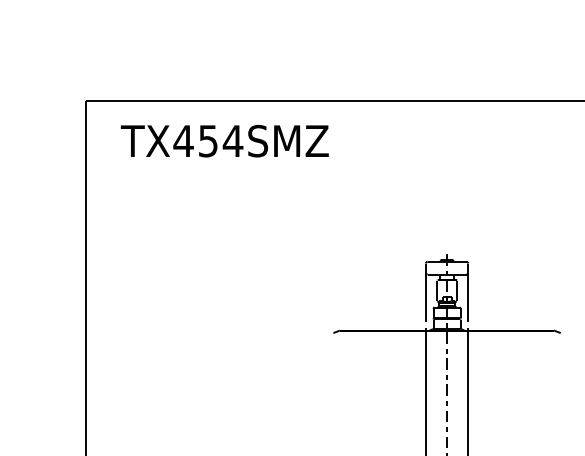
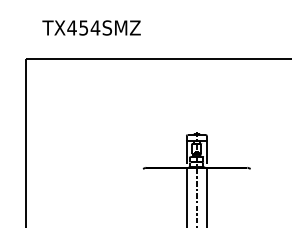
text: (224, 140) -> (91, 27), moved

